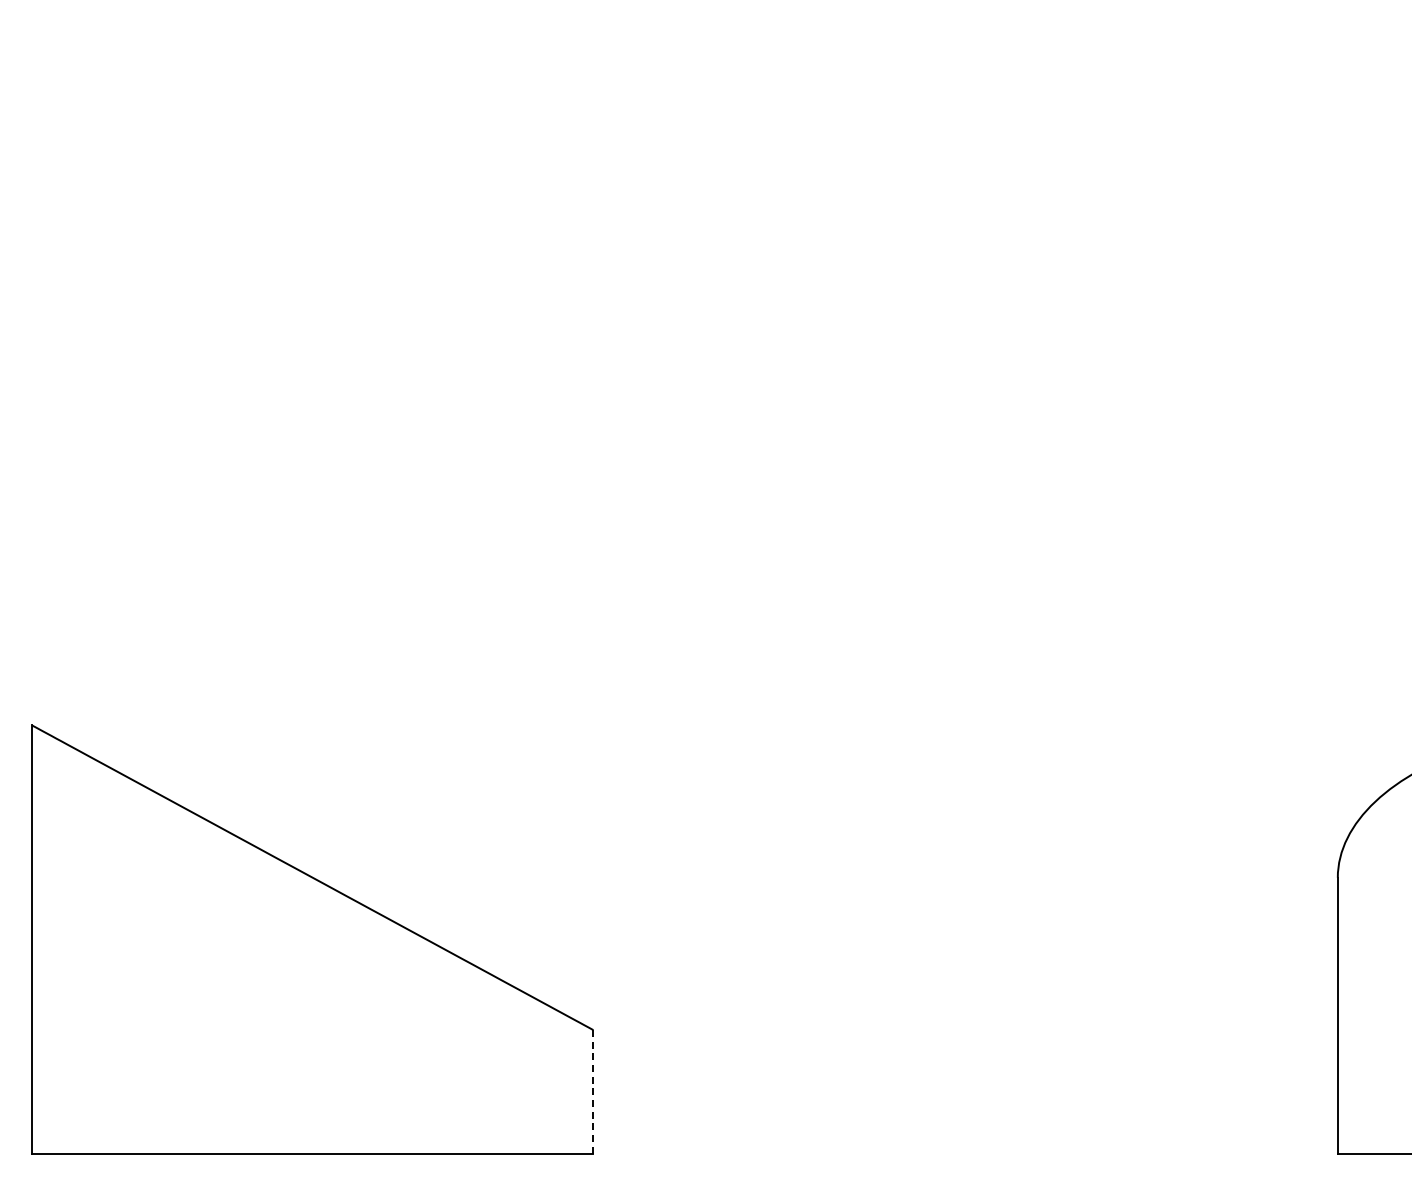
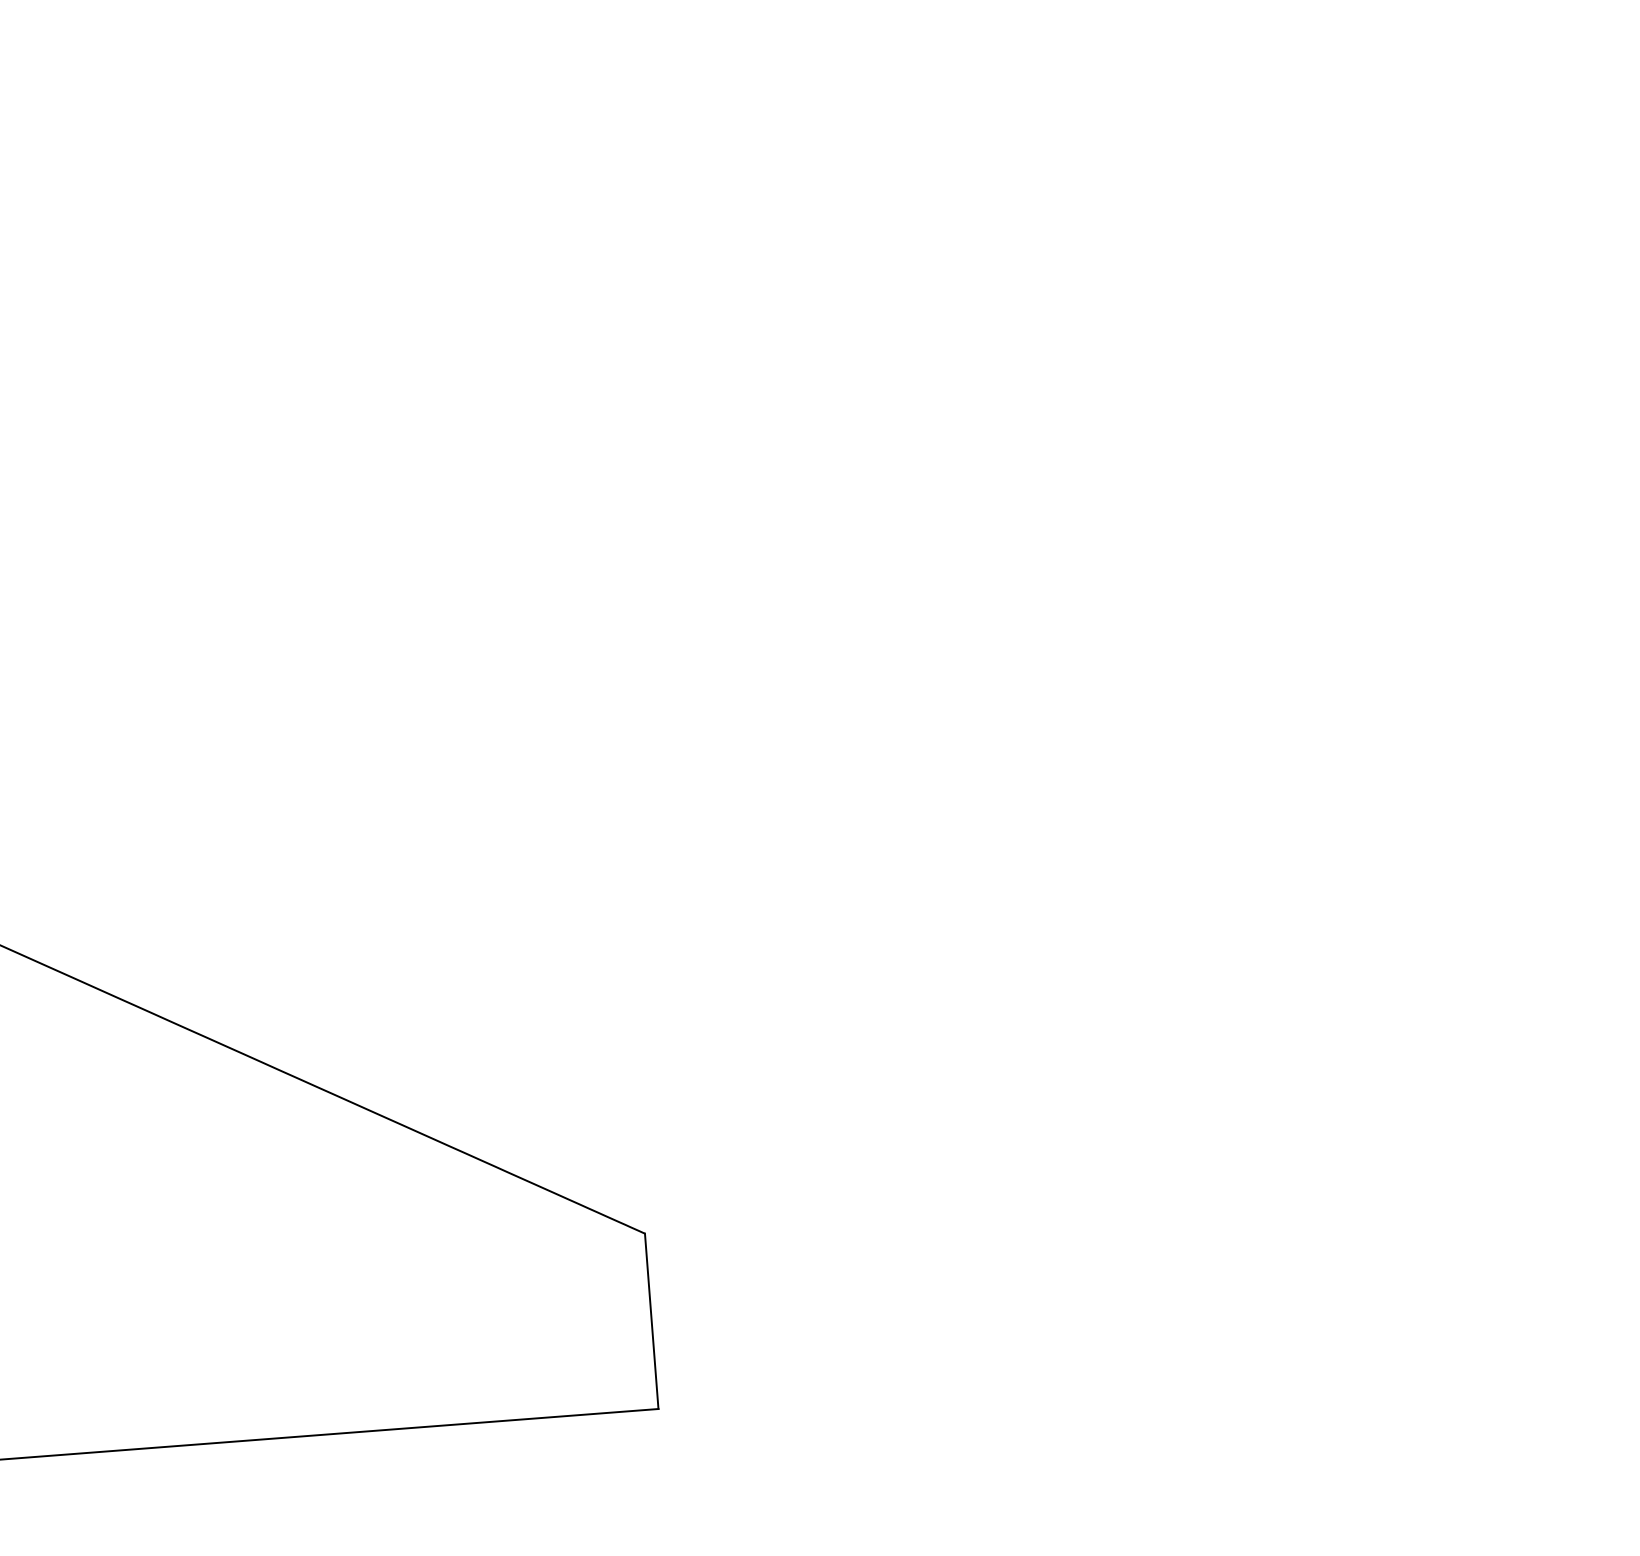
line: (593, 1091) -> (651, 1320), dashed -> solid

